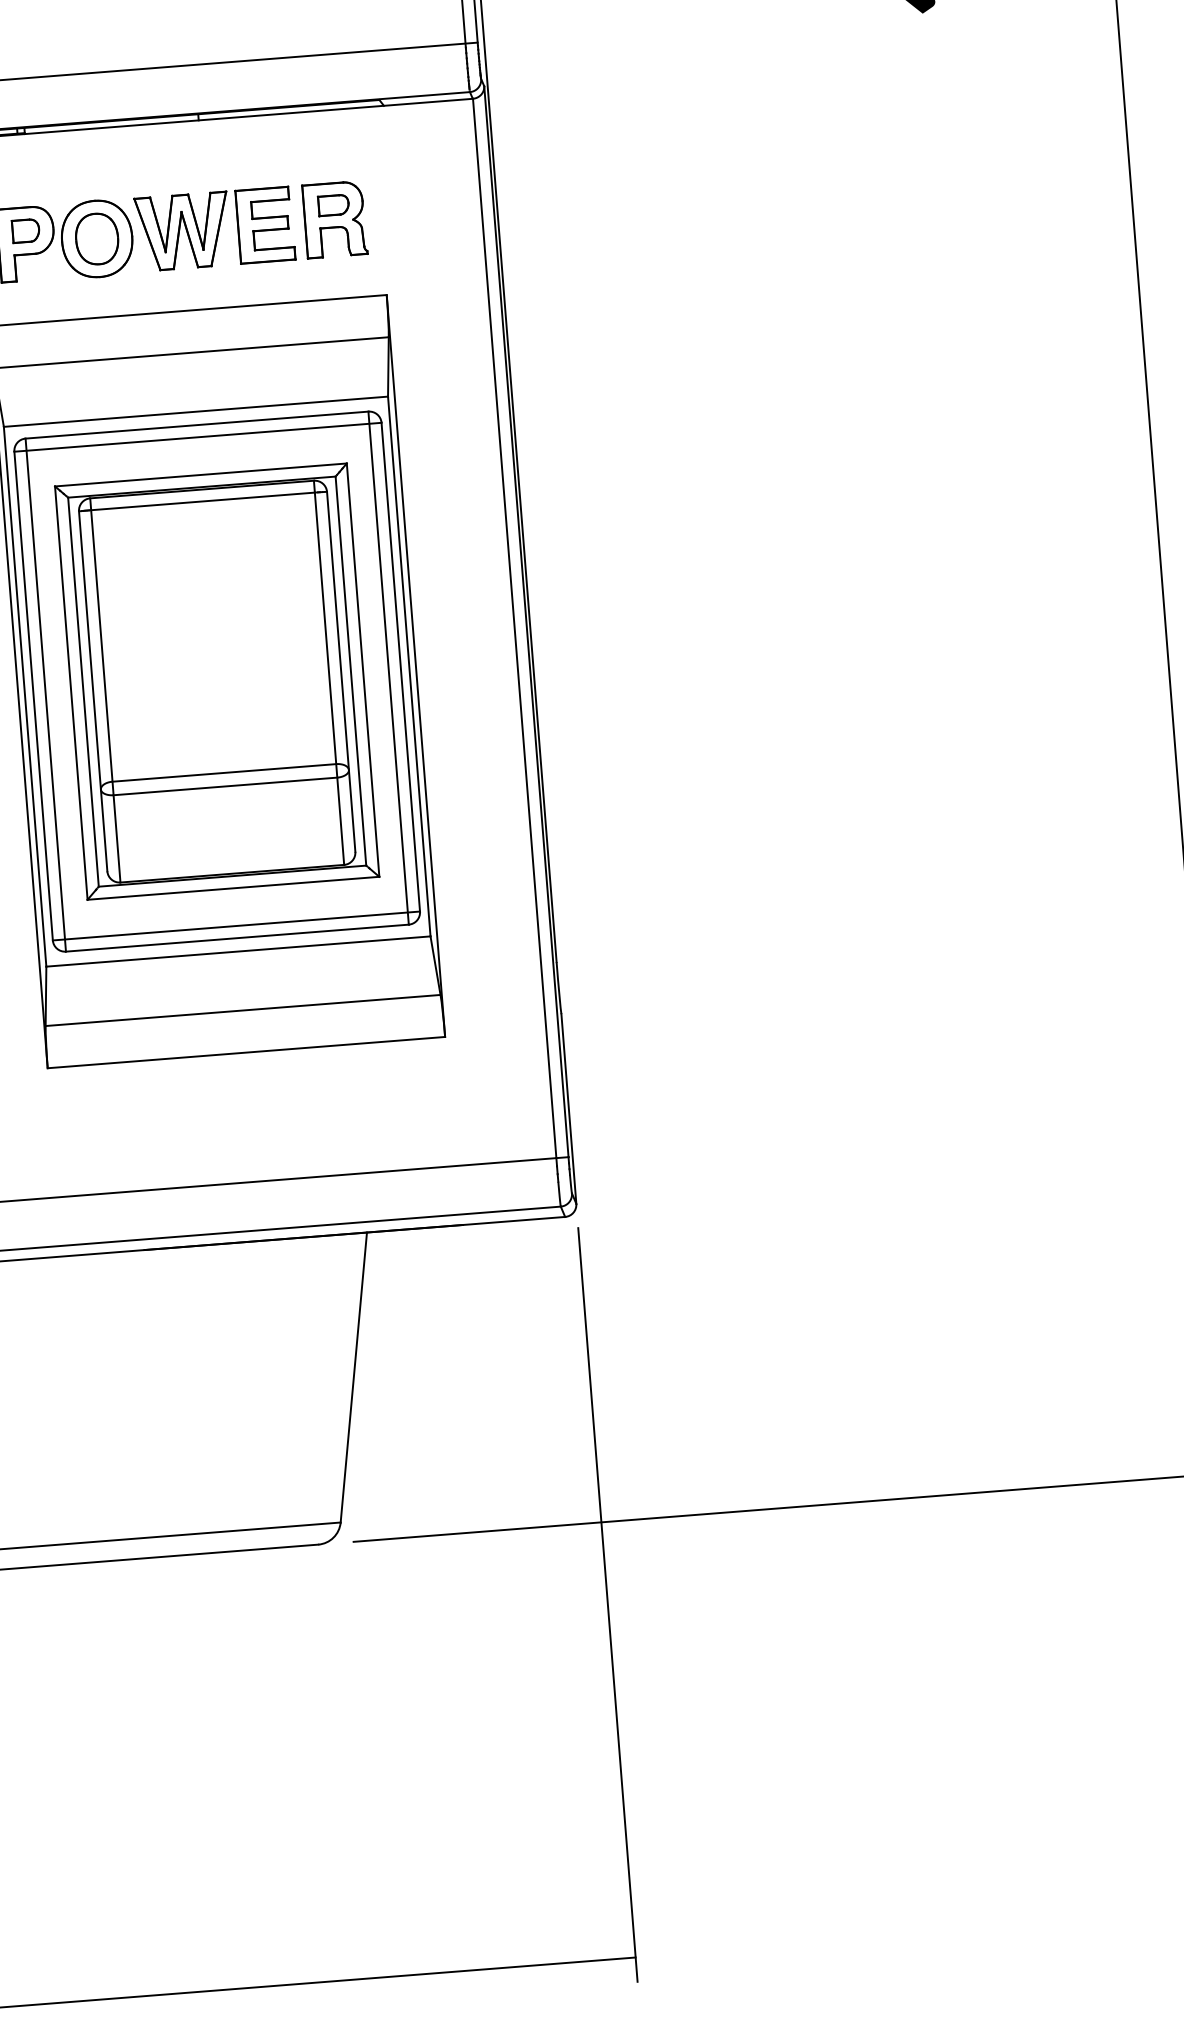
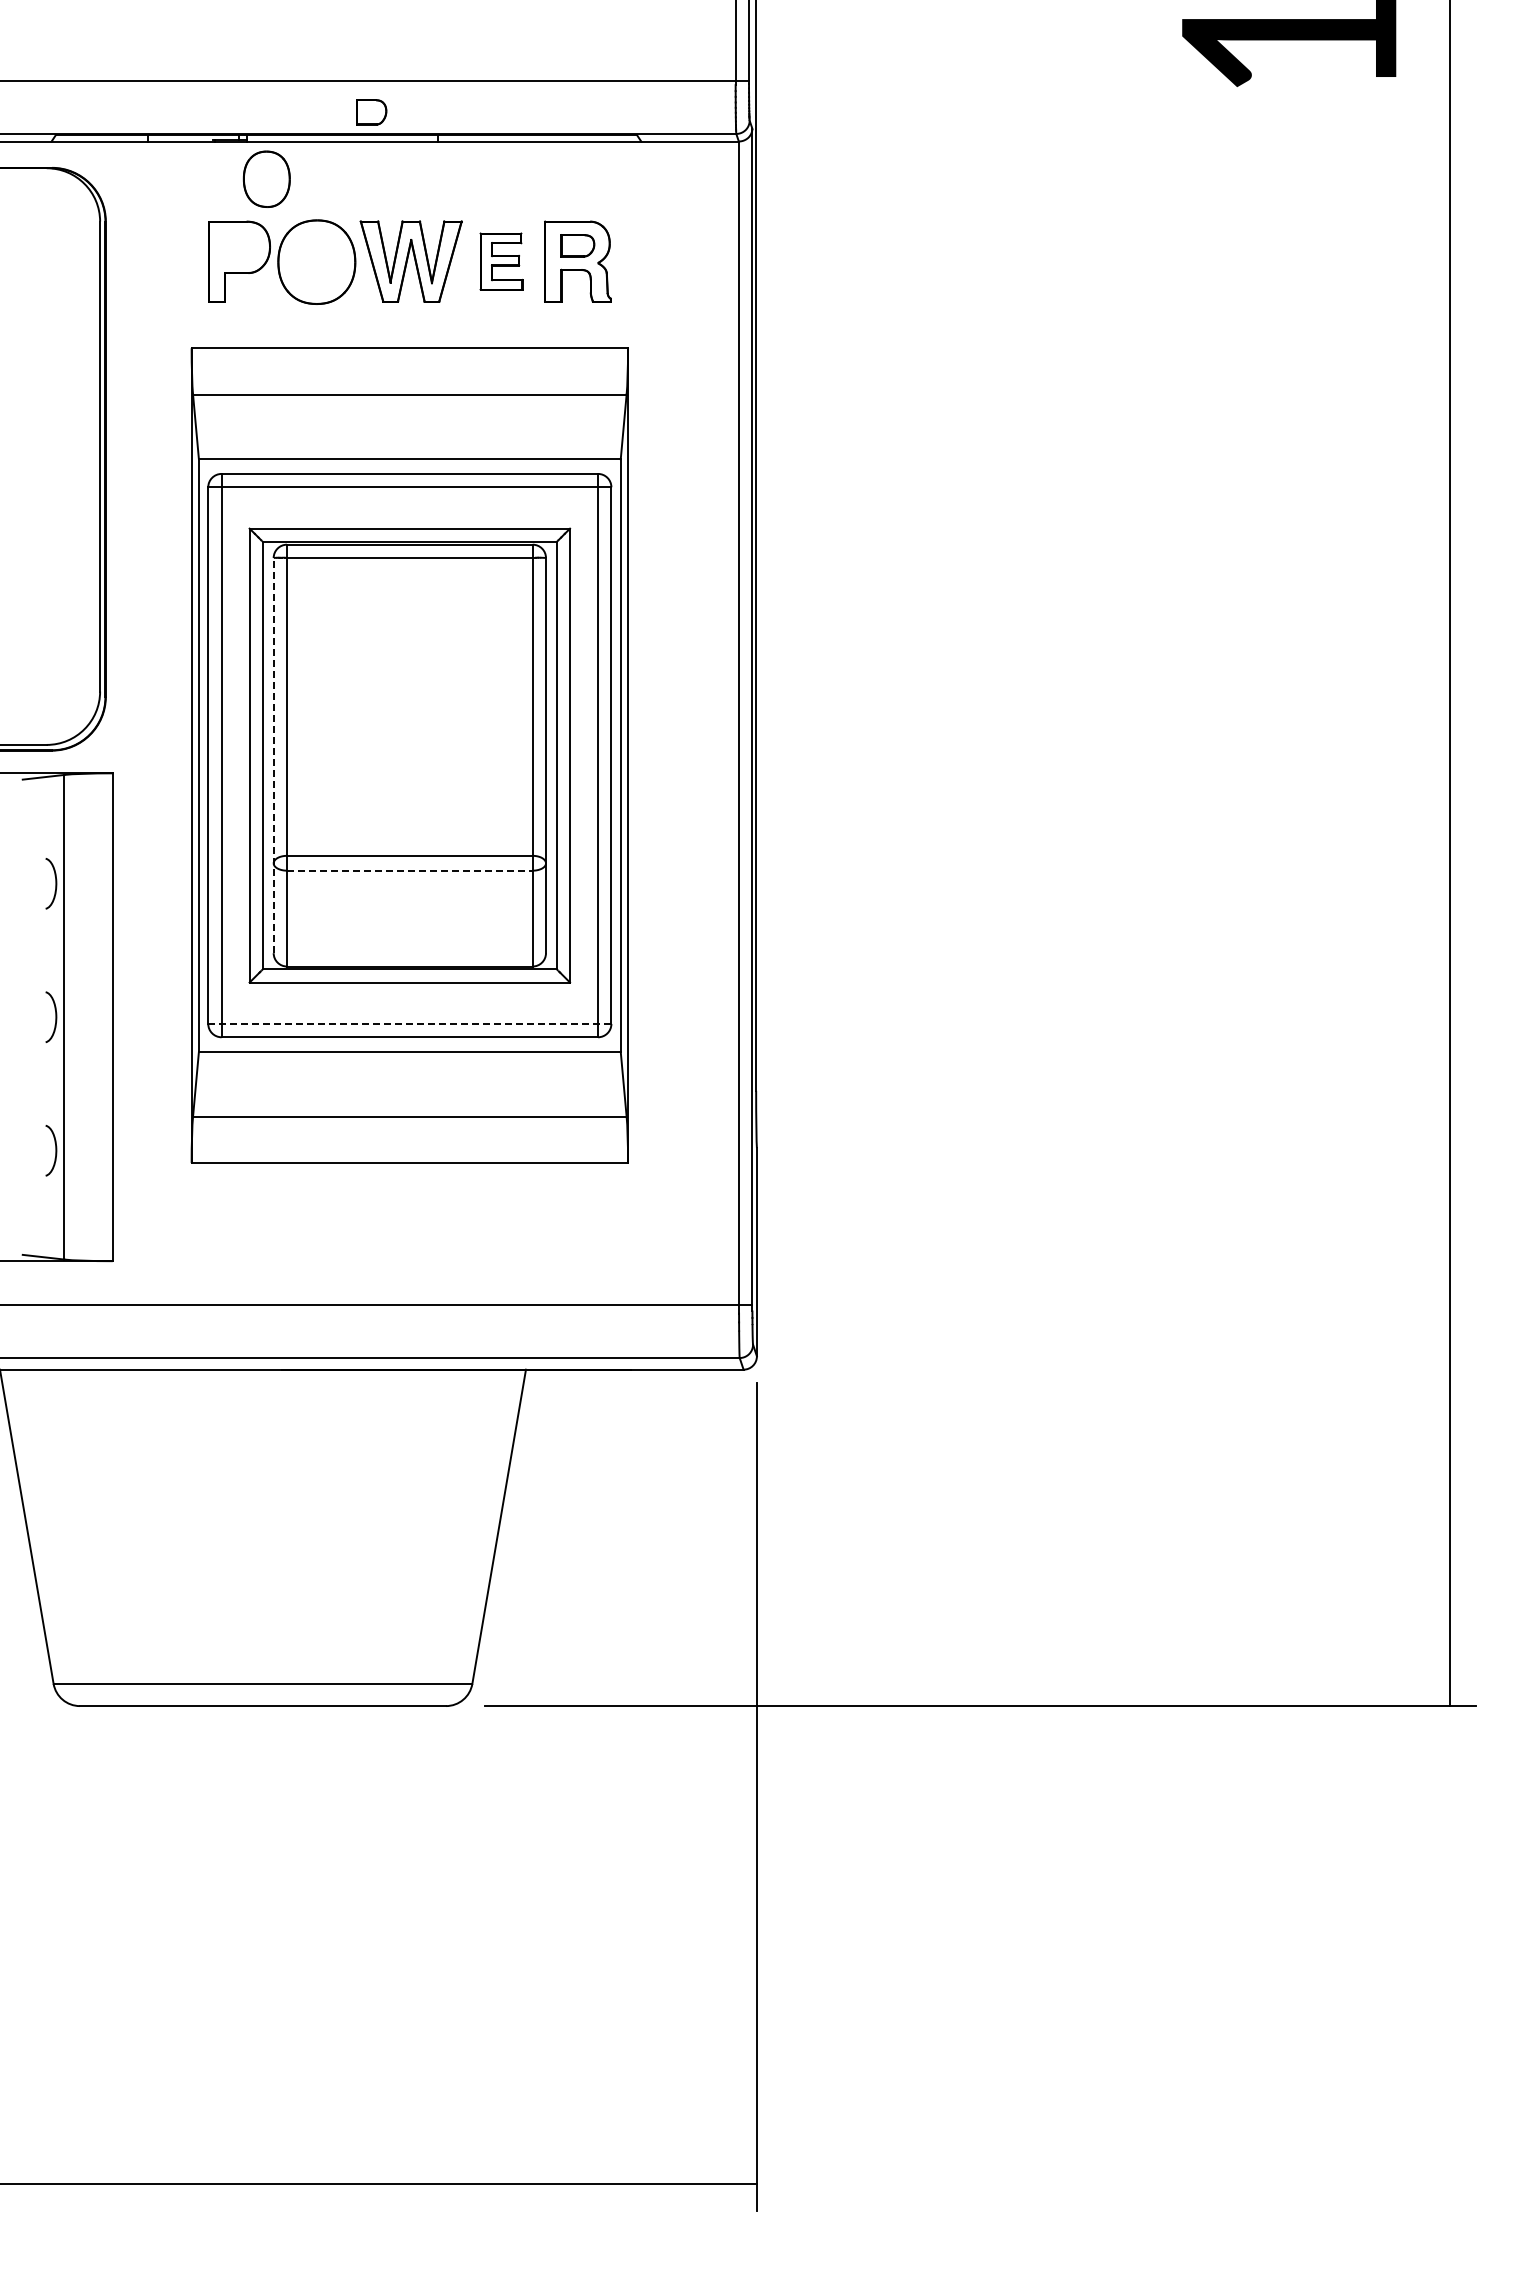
part: (265, 225) -> (501, 261), size x0.7
part: (25, 231) -> (371, 112), moved
part: (96, 238) -> (266, 178), moved
line: (93, 691) -> (273, 755), solid -> dashed
line: (225, 786) -> (409, 870), solid -> dashed
line: (236, 925) -> (409, 1023), solid -> dashed

